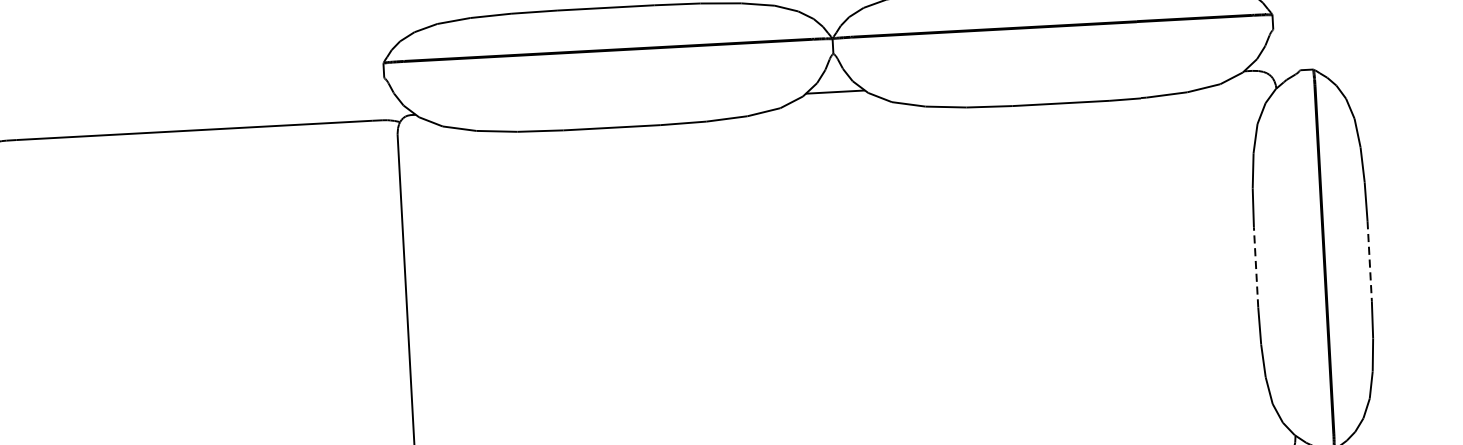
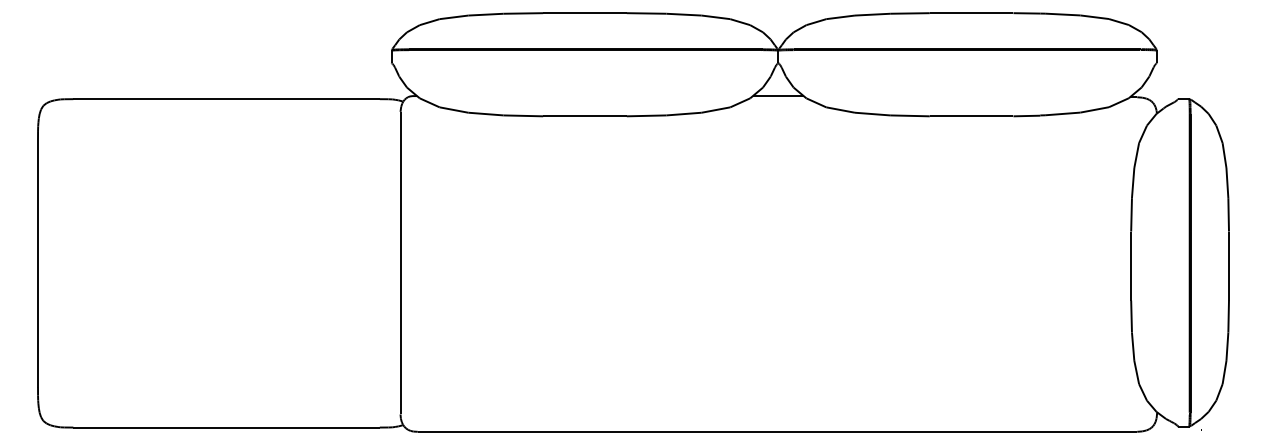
line: (1369, 261) -> (1228, 266), dashed -> solid
line: (1256, 266) -> (1131, 265), dashed -> solid

